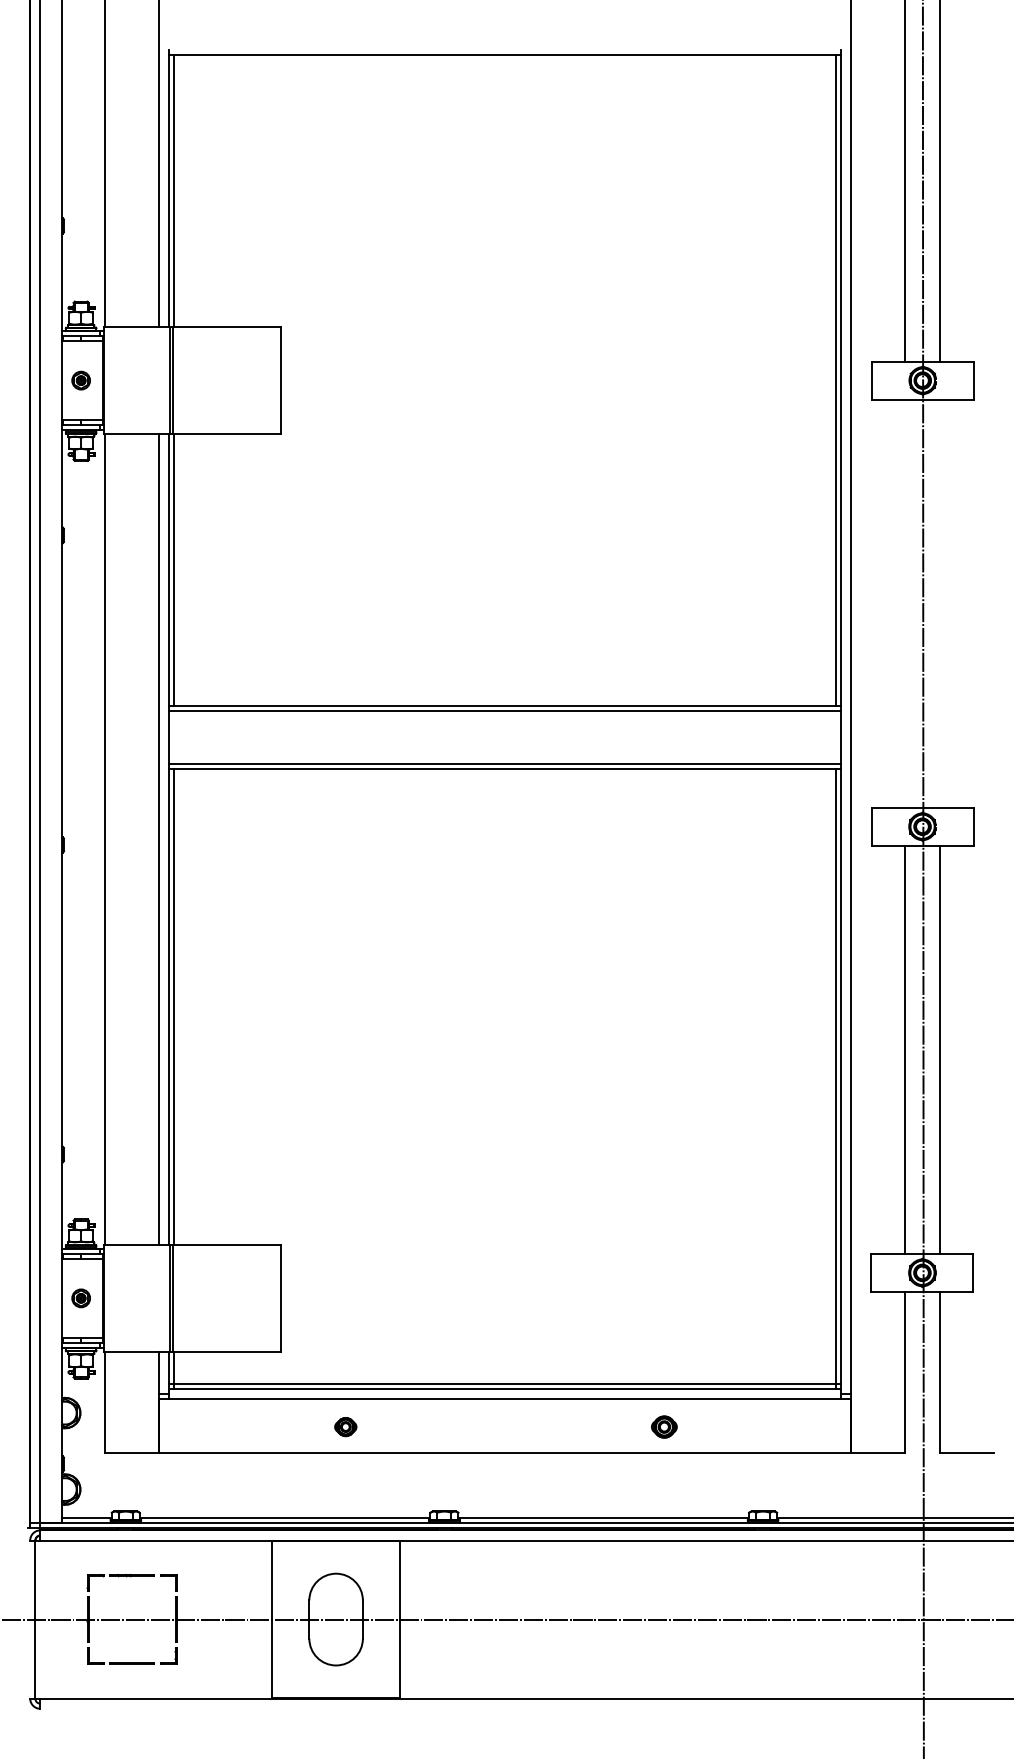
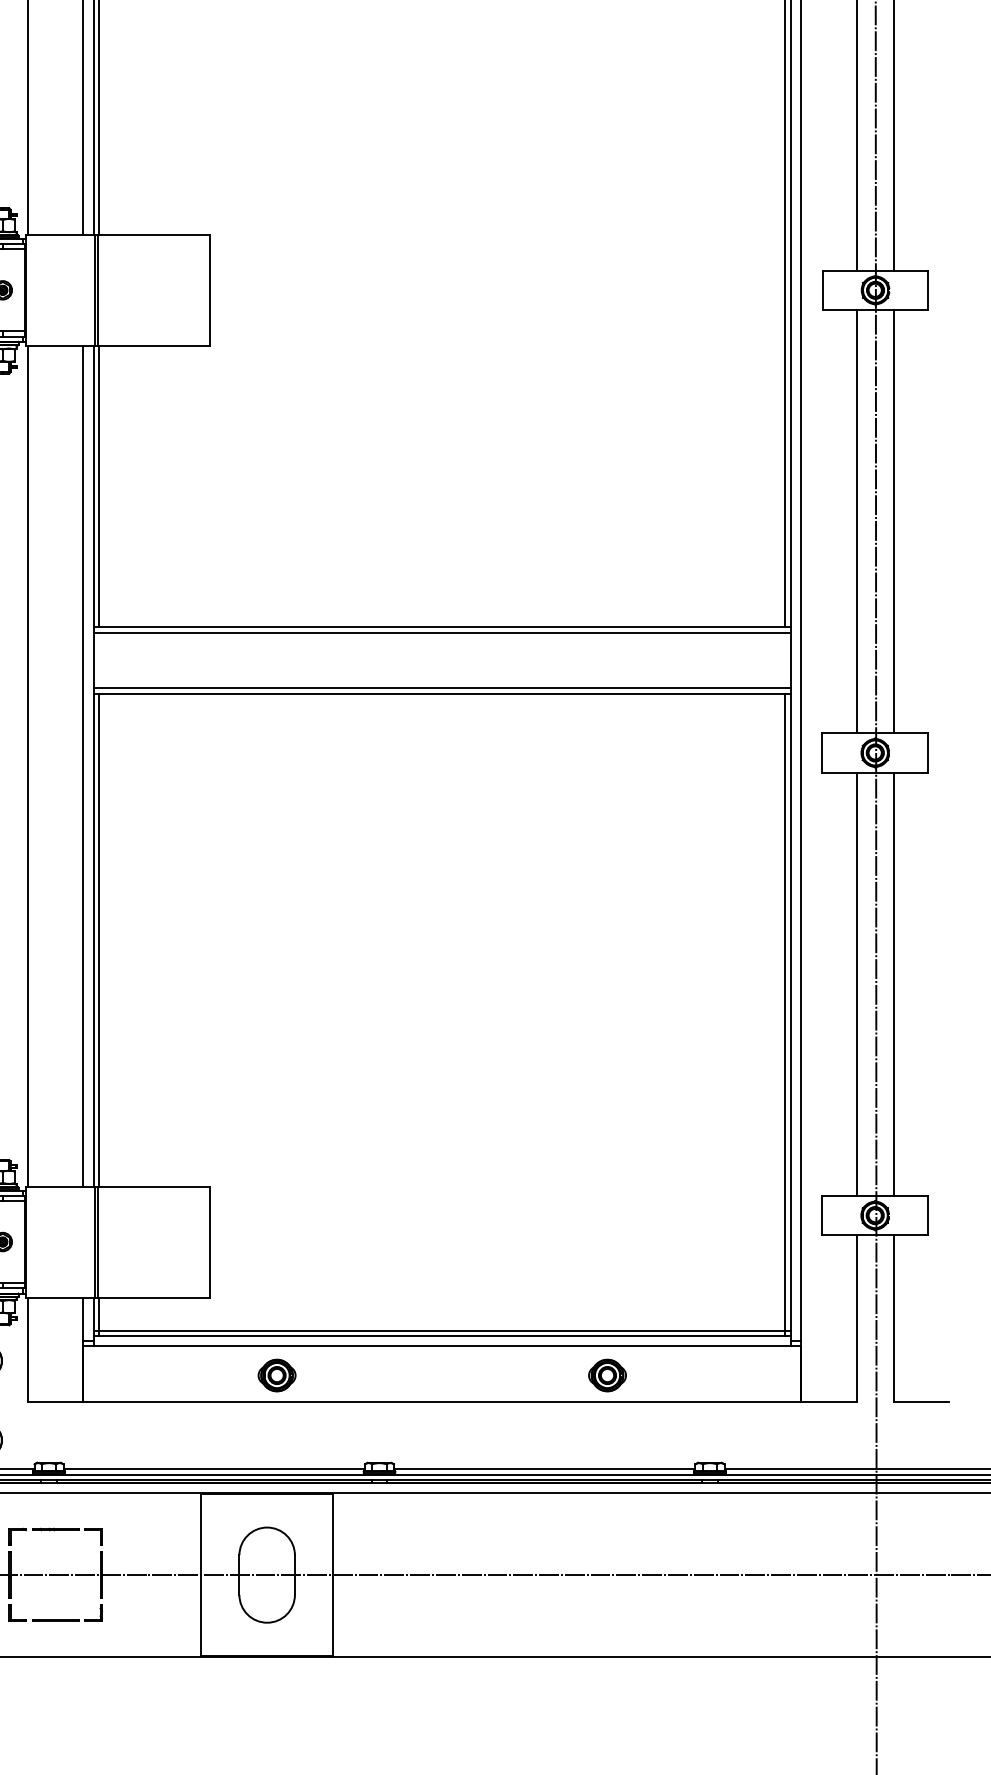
line: (904, 603) -> (856, 521), added
line: (940, 603) -> (893, 521), added
part: (345, 1426) -> (276, 1374), size x1.67
part: (664, 1426) -> (607, 1374), size x1.43

